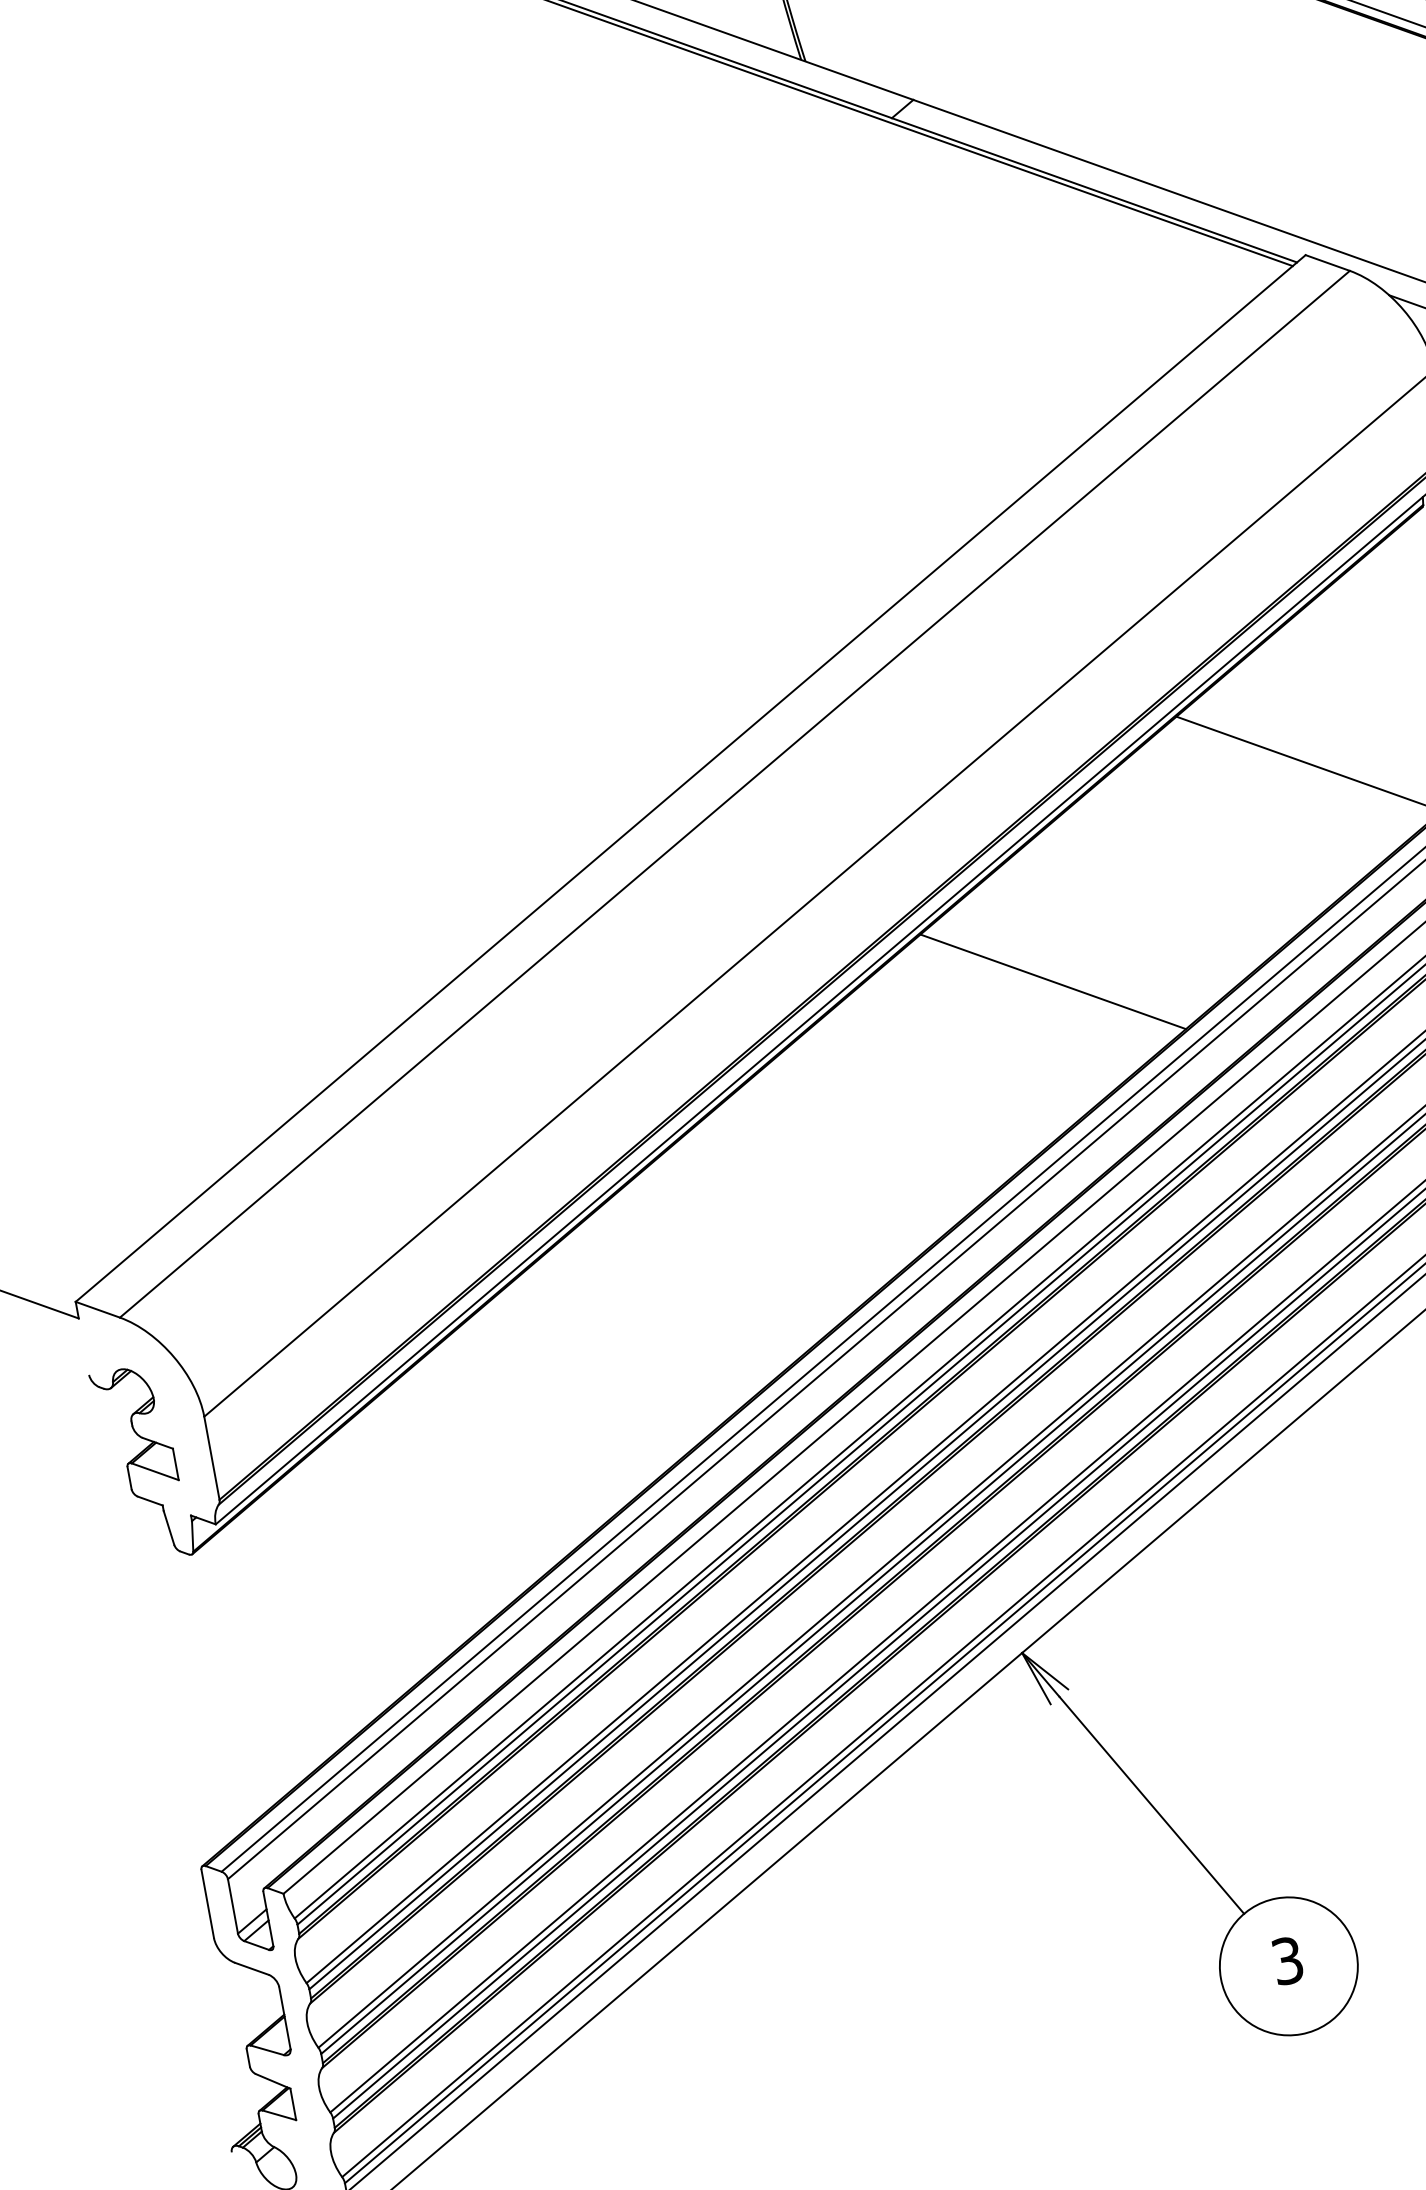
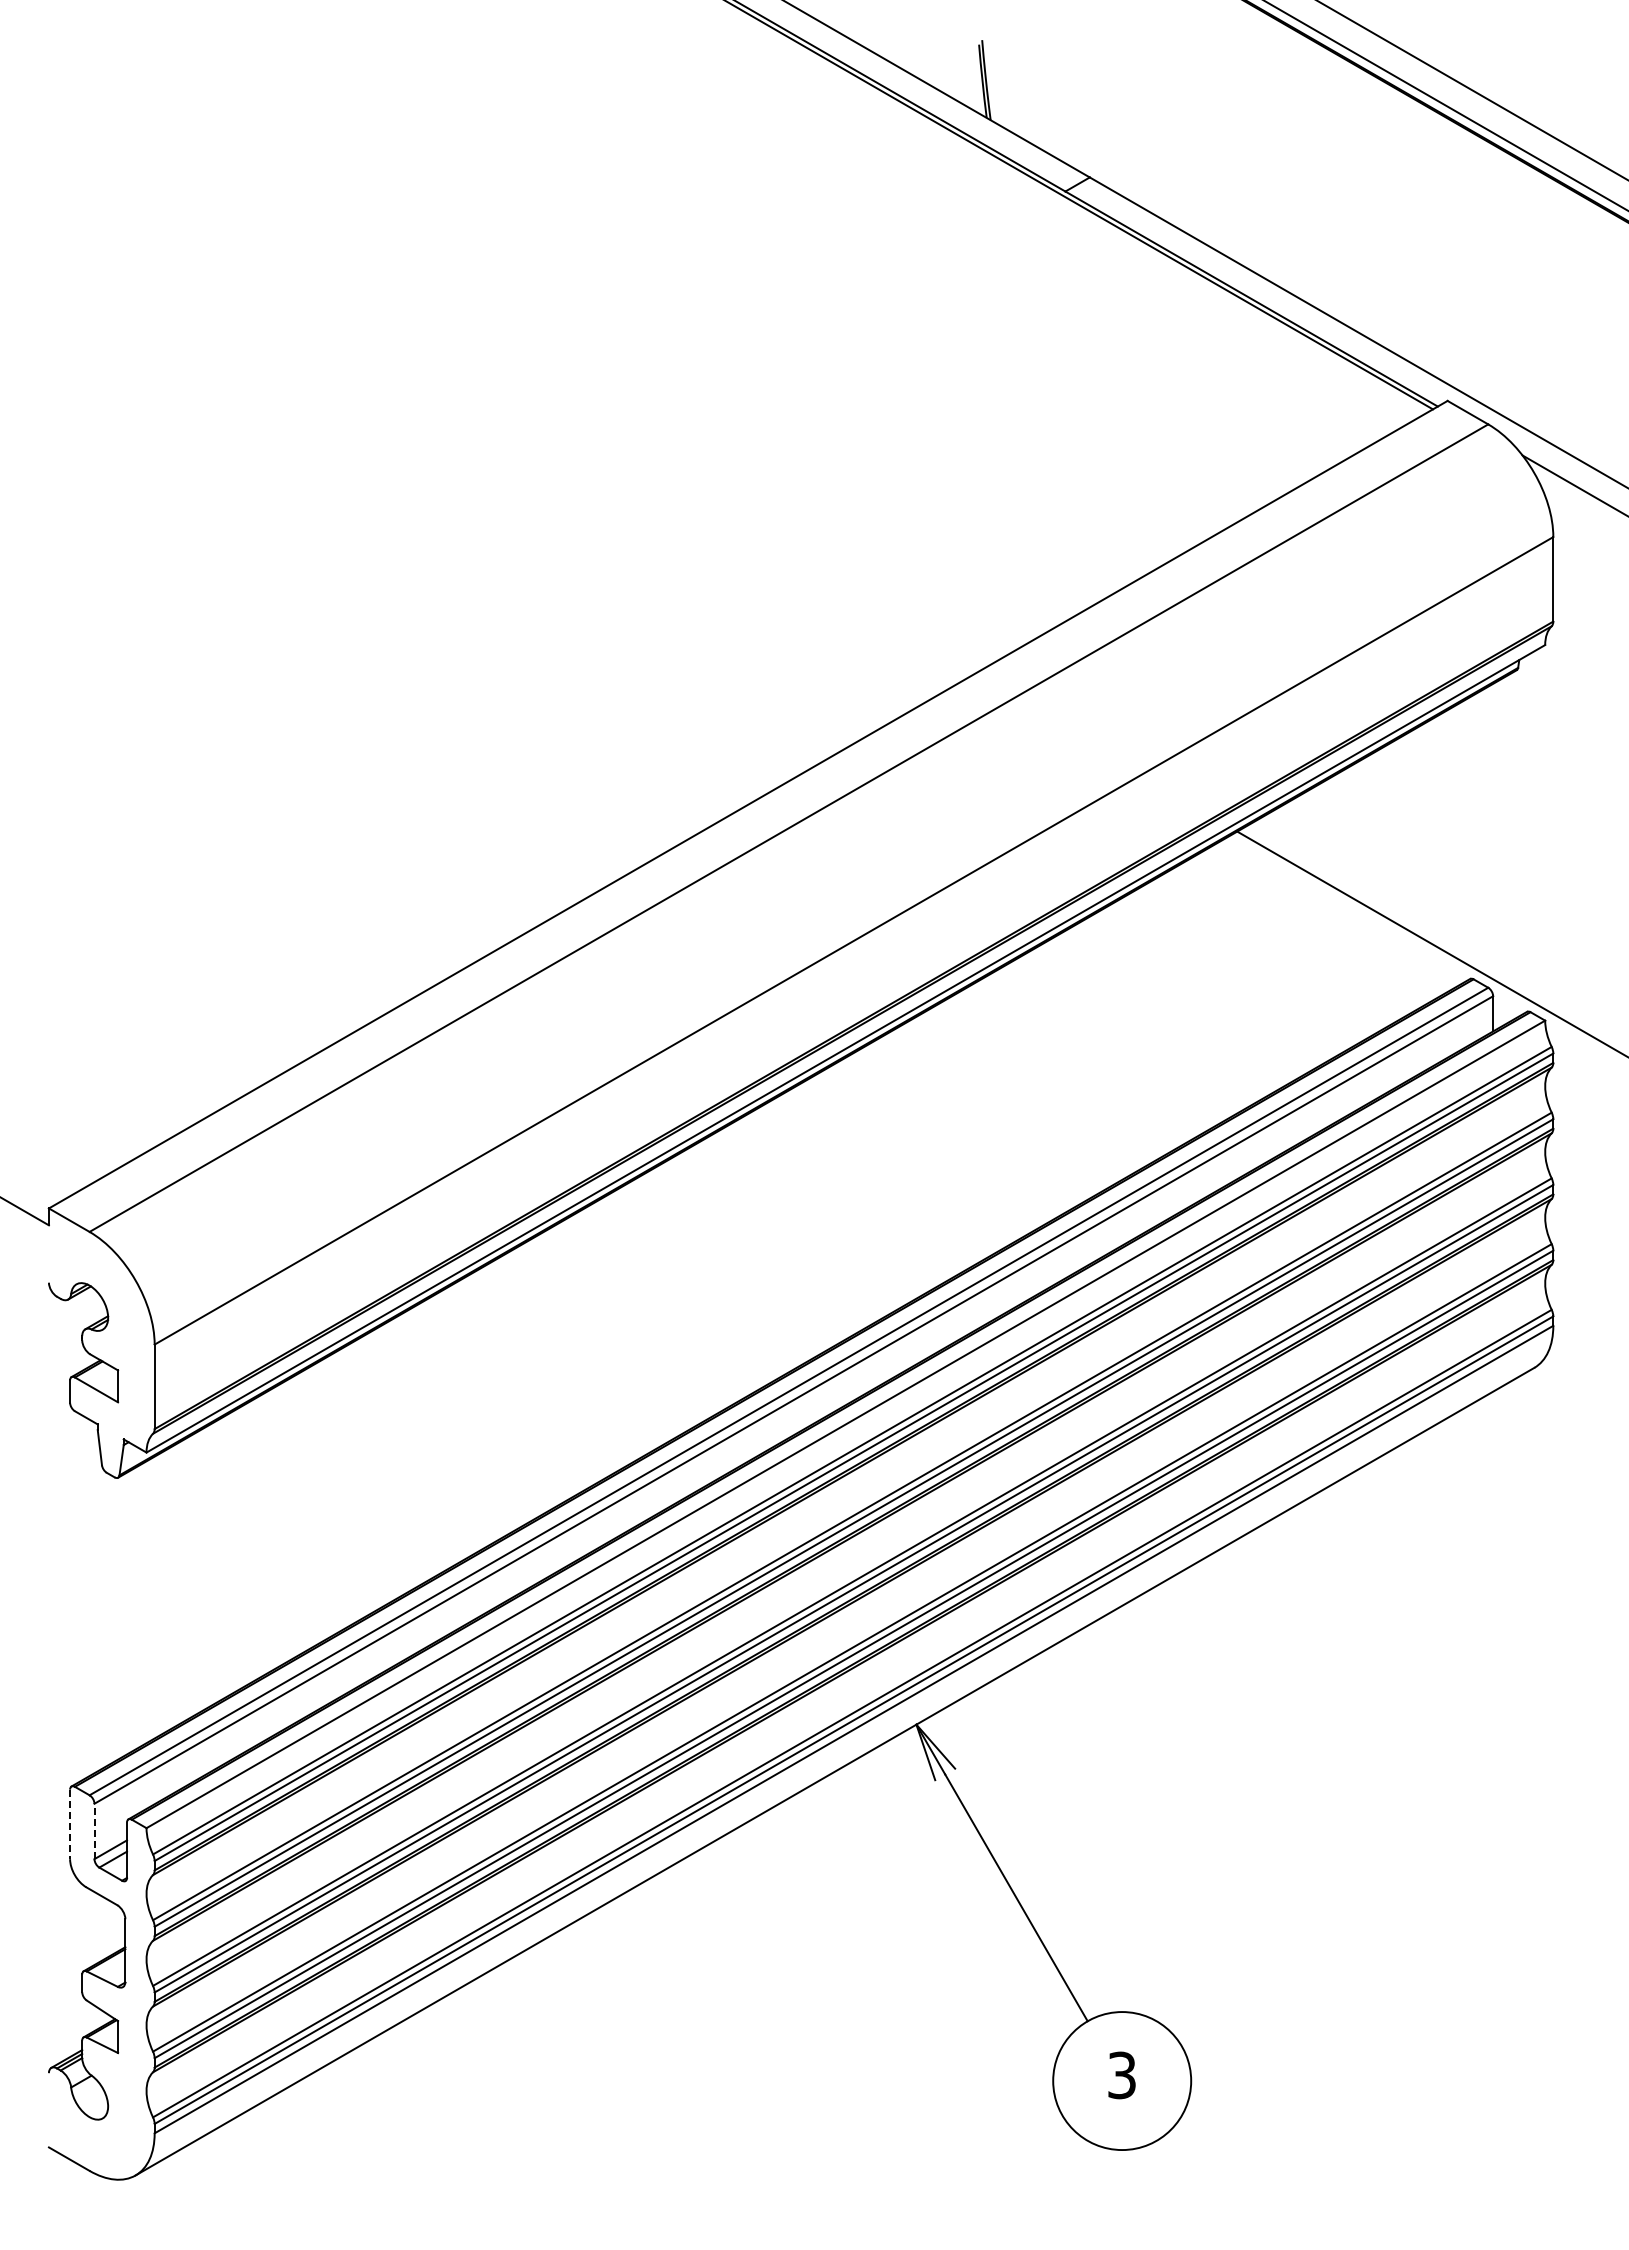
line: (1053, 981) -> (1068, 1069), removed
line: (208, 1903) -> (70, 1824), solid -> dashed
line: (233, 1906) -> (94, 1831), solid -> dashed

